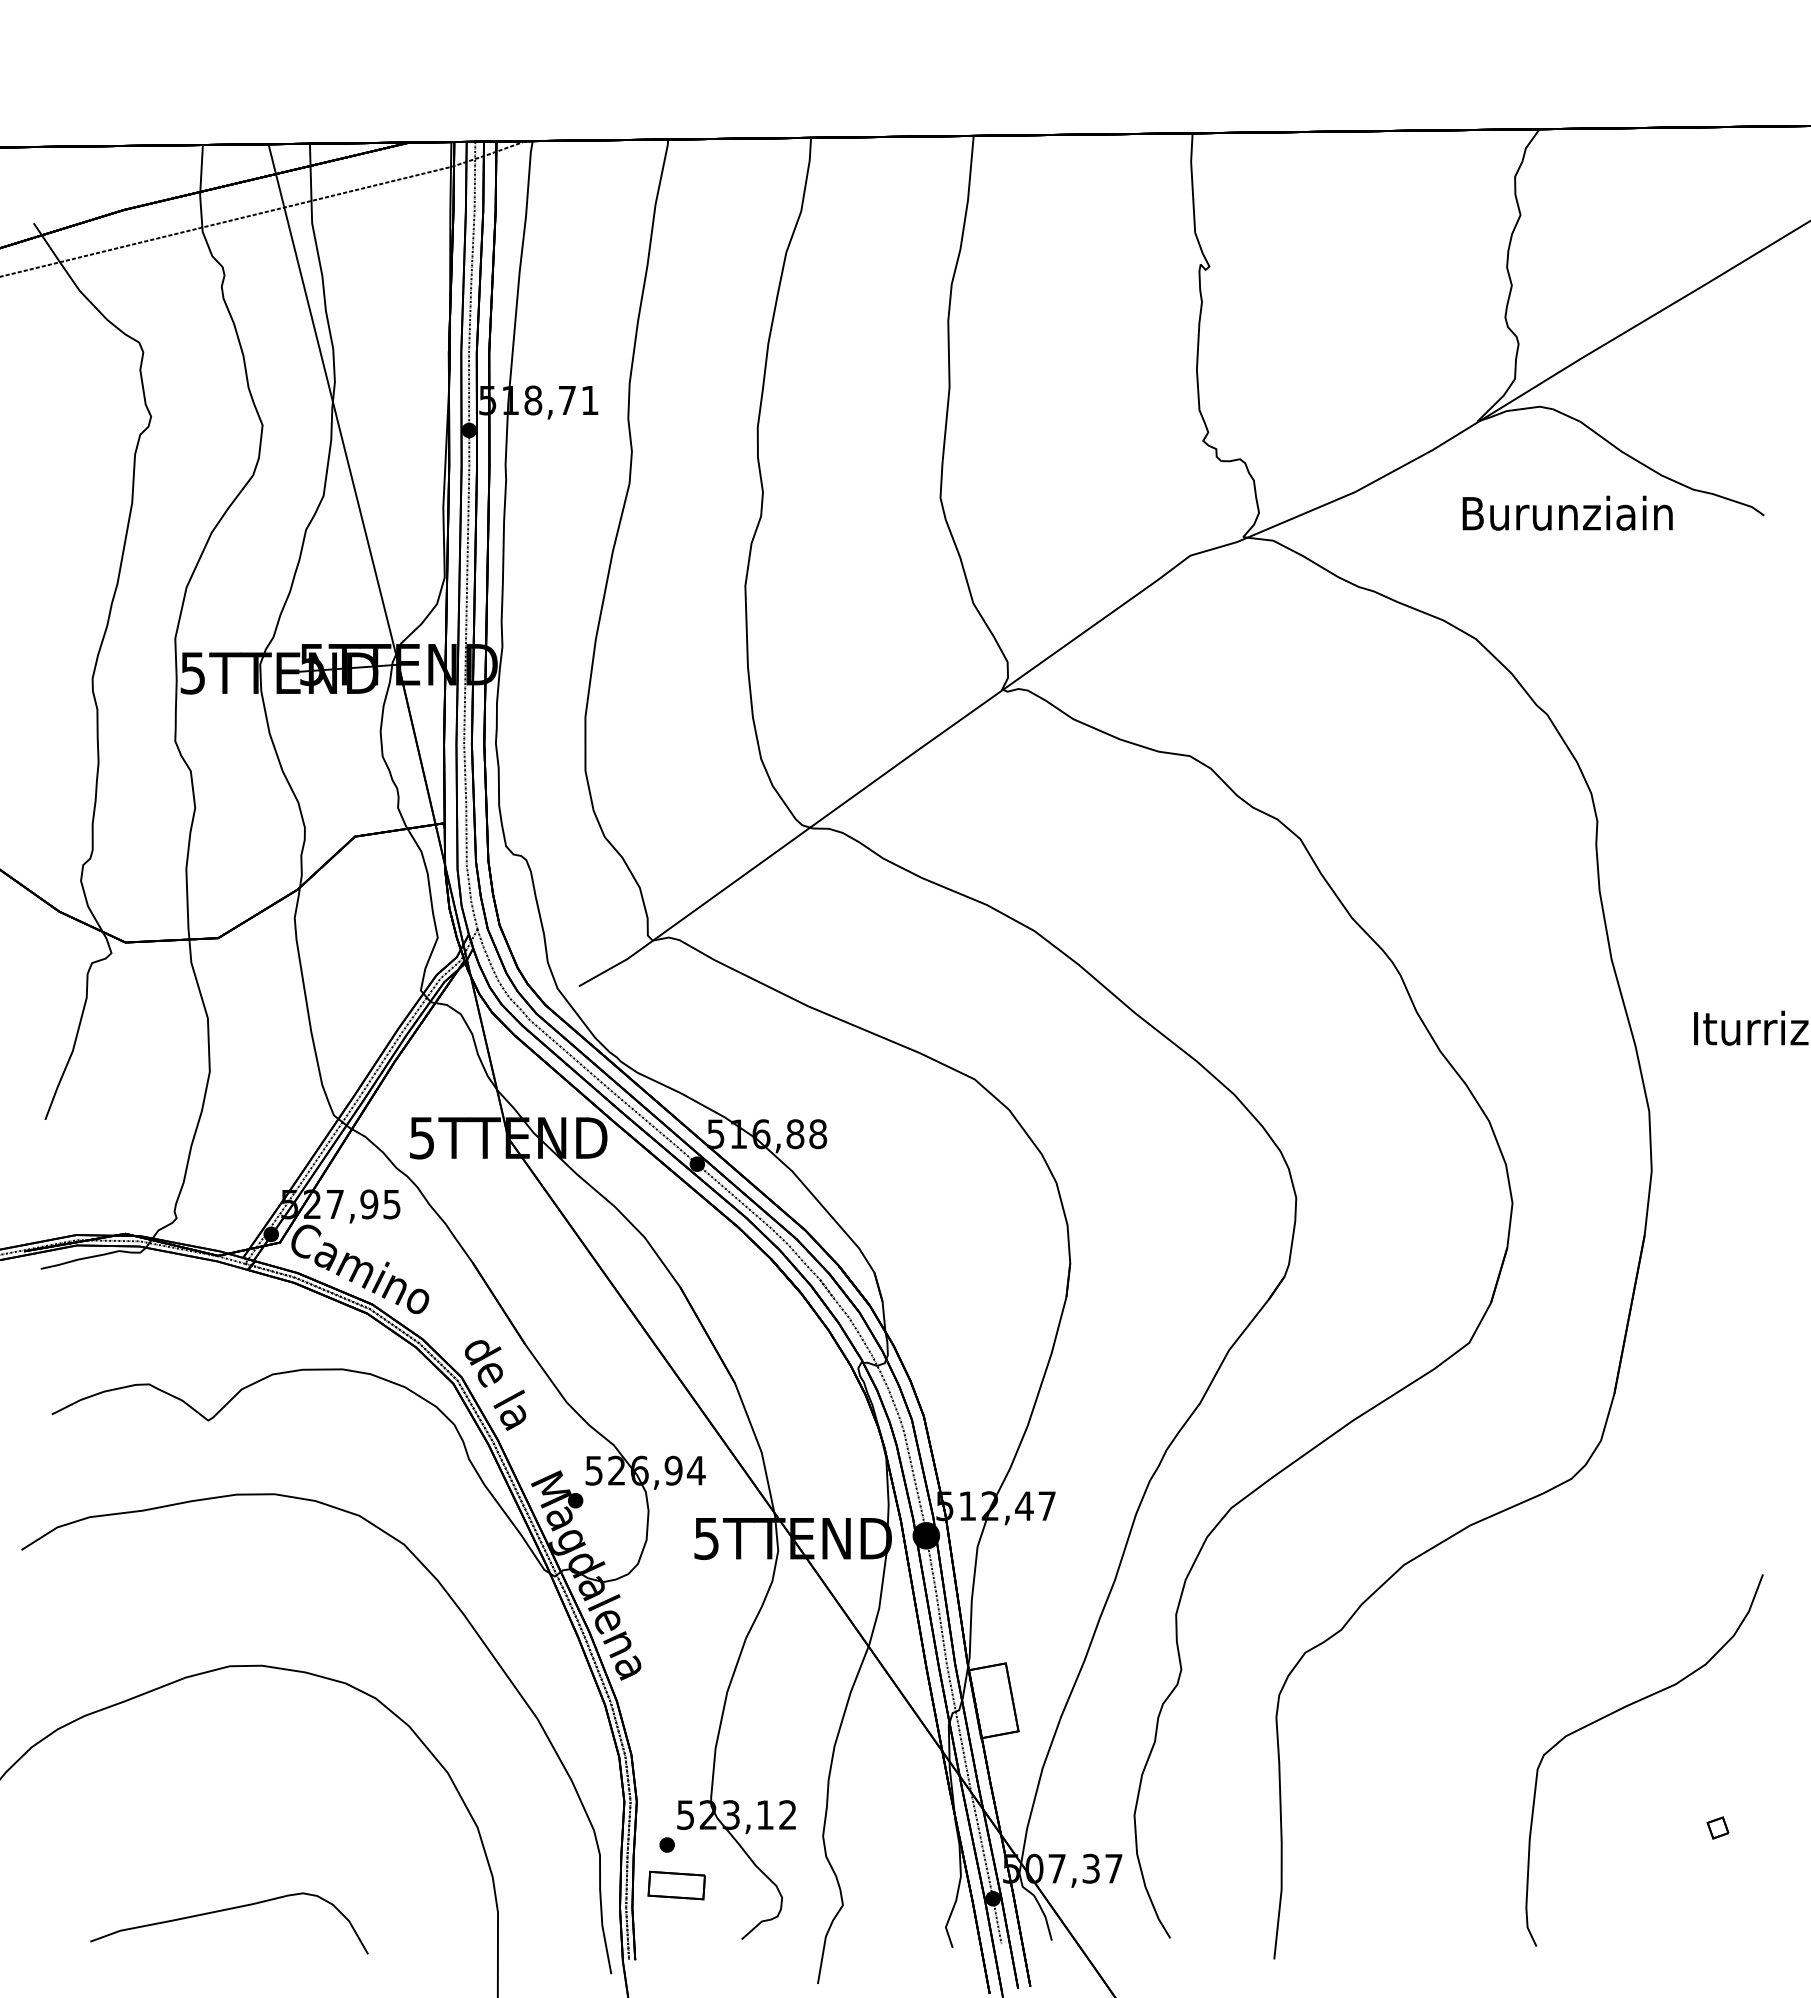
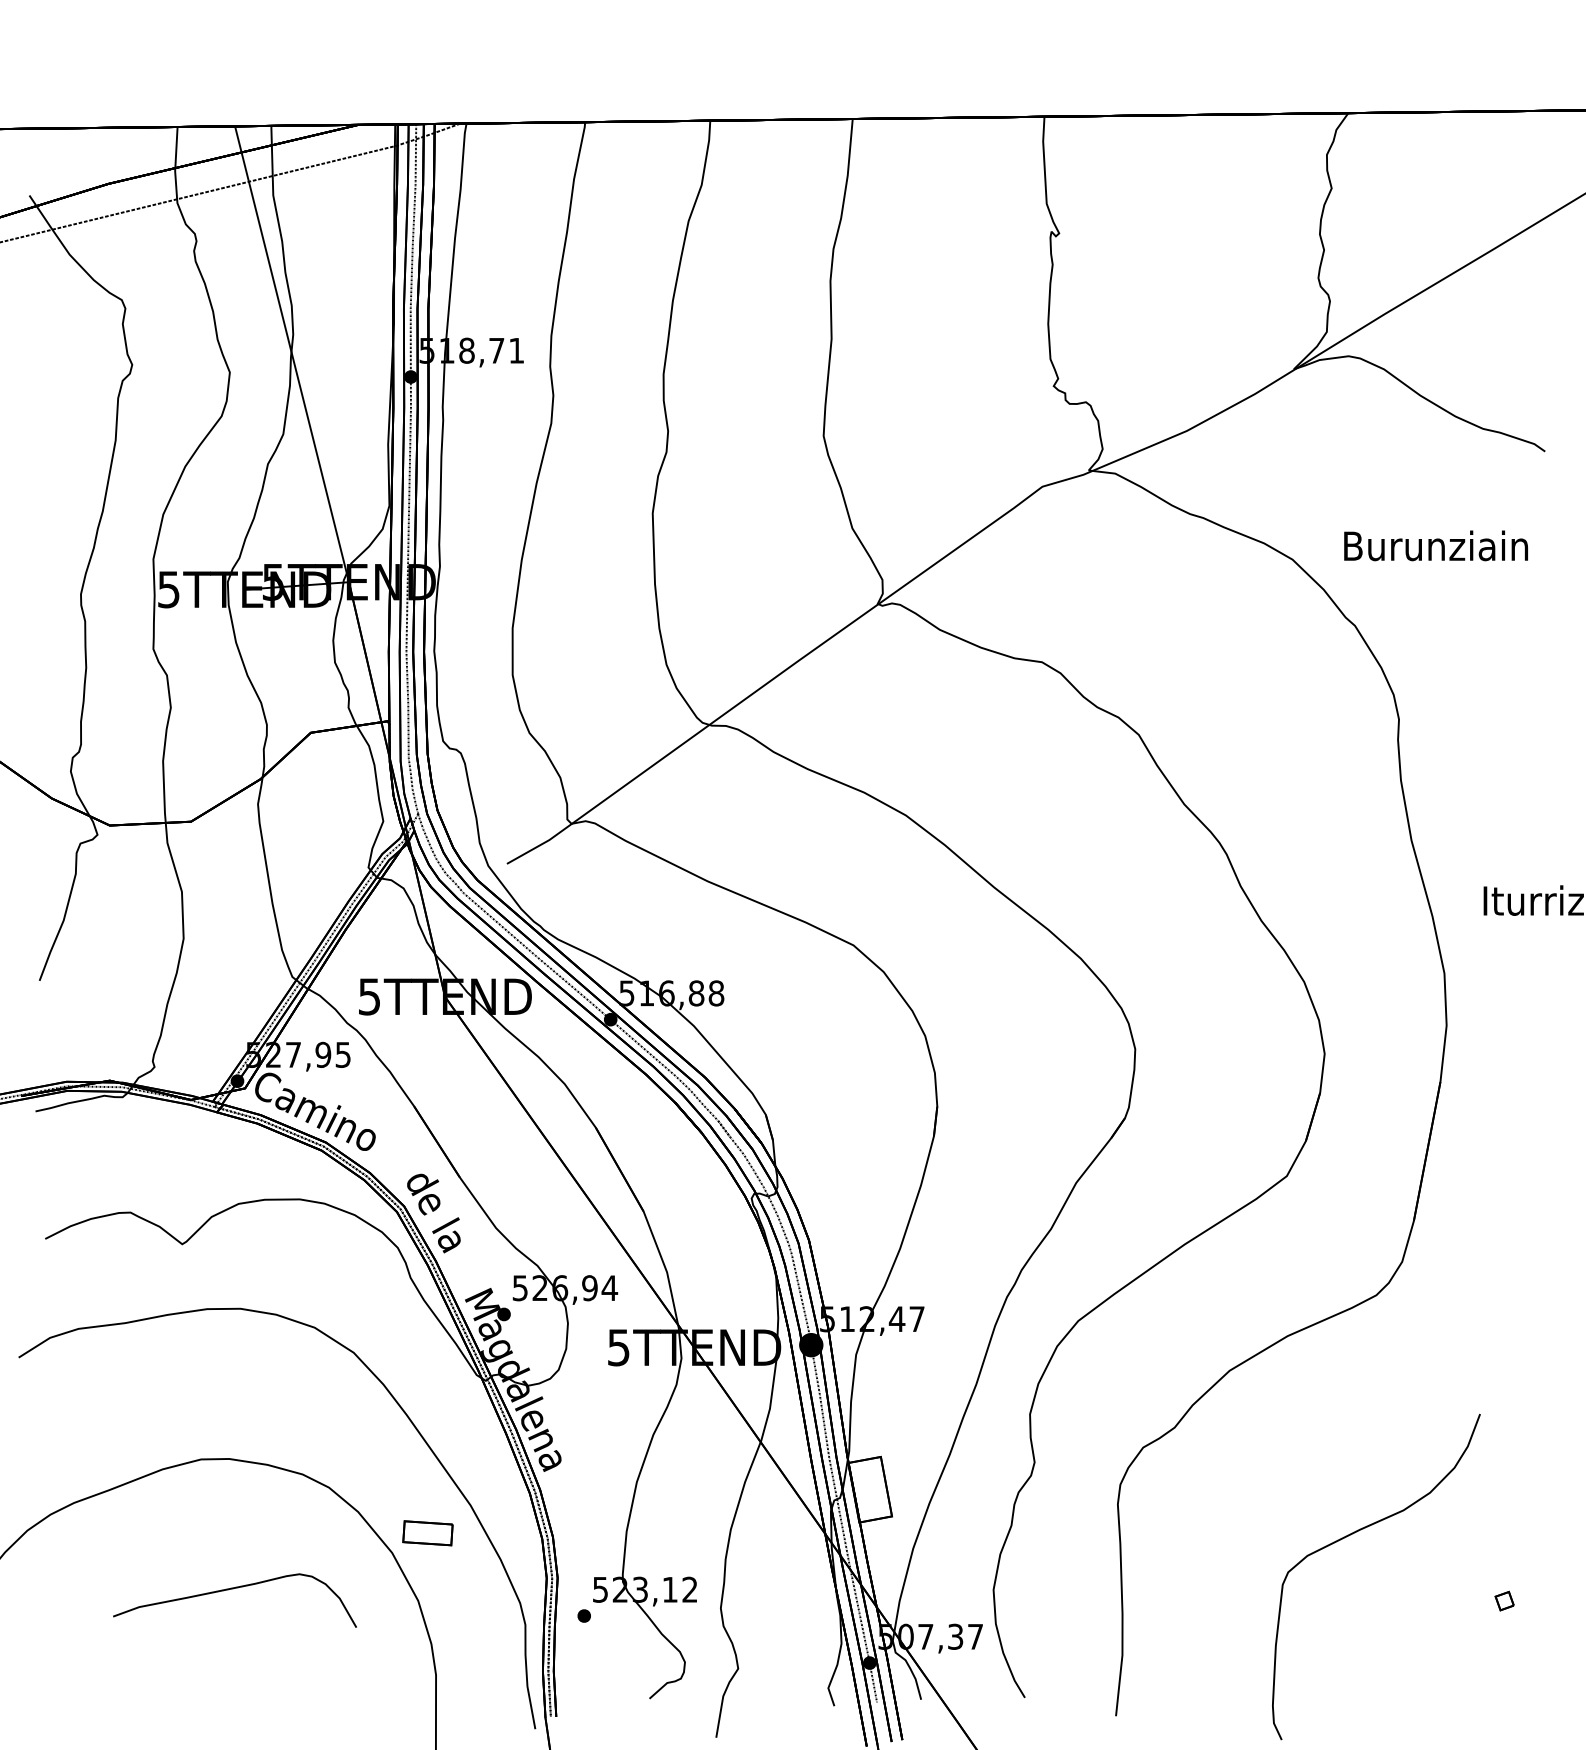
text: (1567, 512) -> (1435, 545), moved
curve: (1620, 1710) -> (1355, 1533), moved
part: (676, 1885) -> (427, 1533), moved
part: (228, 1910) -> (234, 1589), moved

